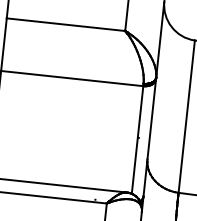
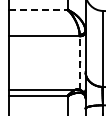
line: (66, 23) -> (38, 9), solid -> dashed
line: (137, 140) -> (79, 63), solid -> dashed

